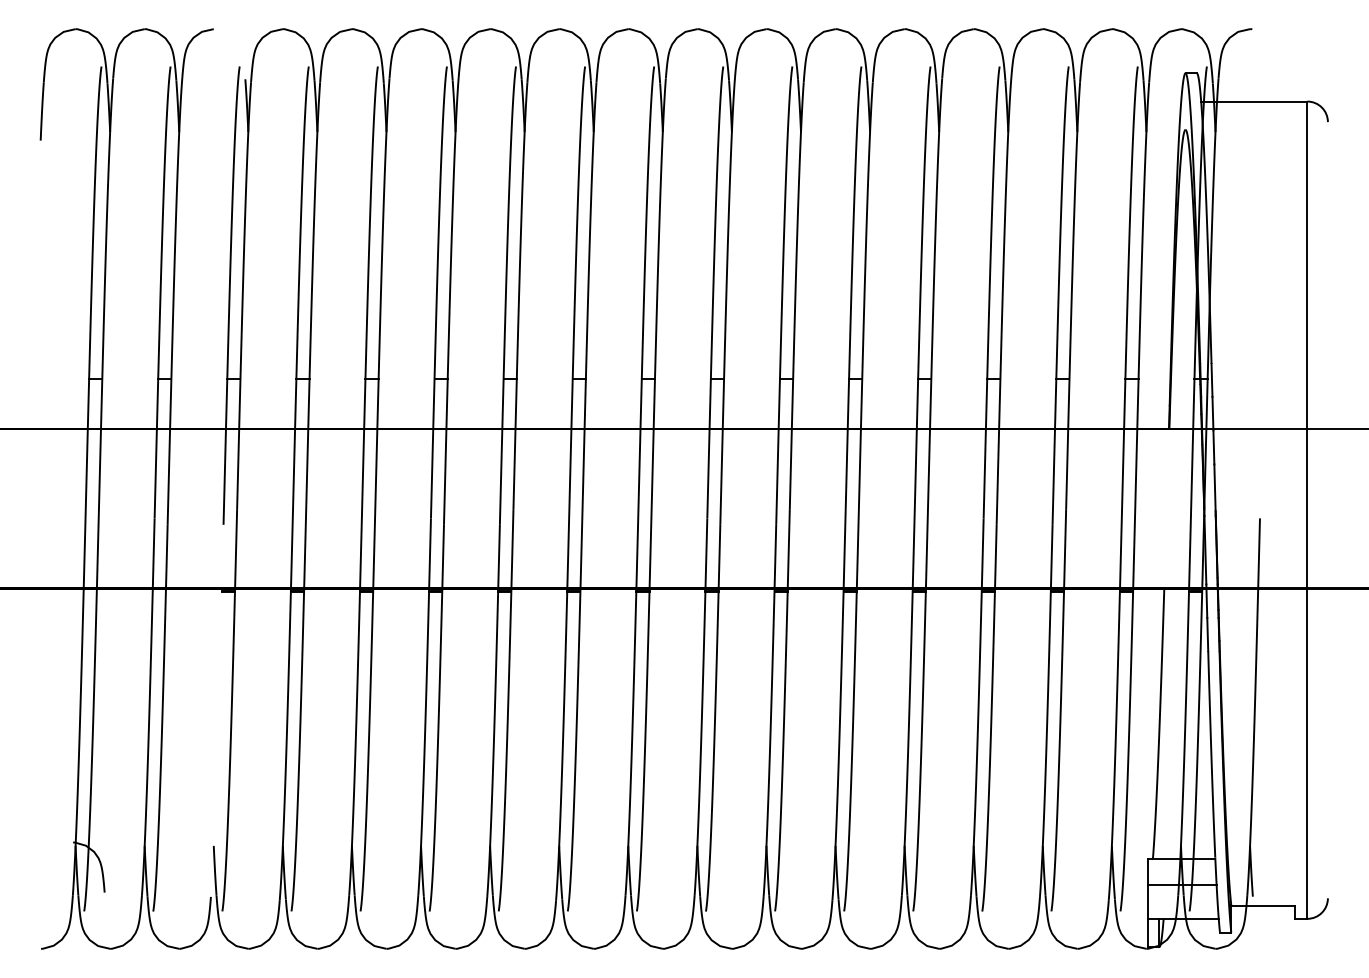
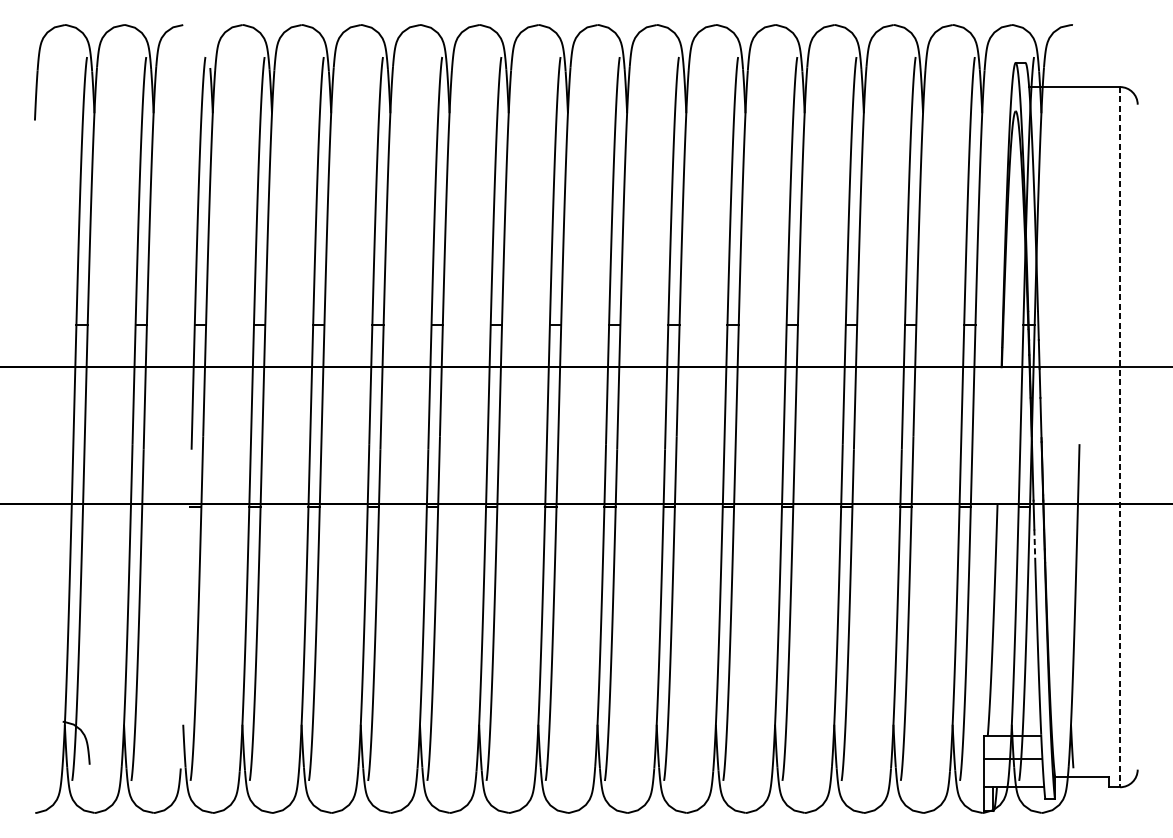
line: (1307, 510) -> (1120, 437), solid -> dashed
line: (1207, 635) -> (1034, 544), solid -> dashed

